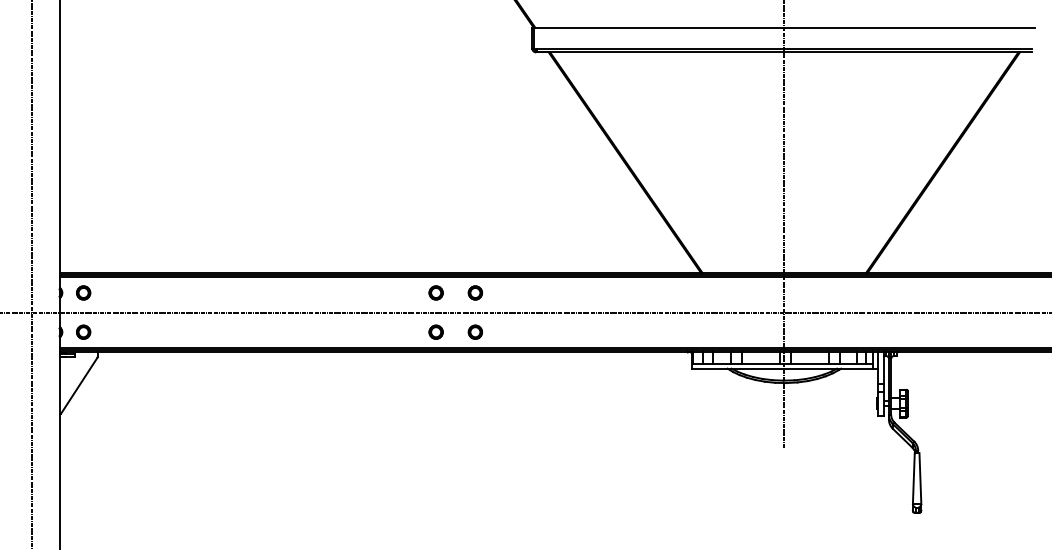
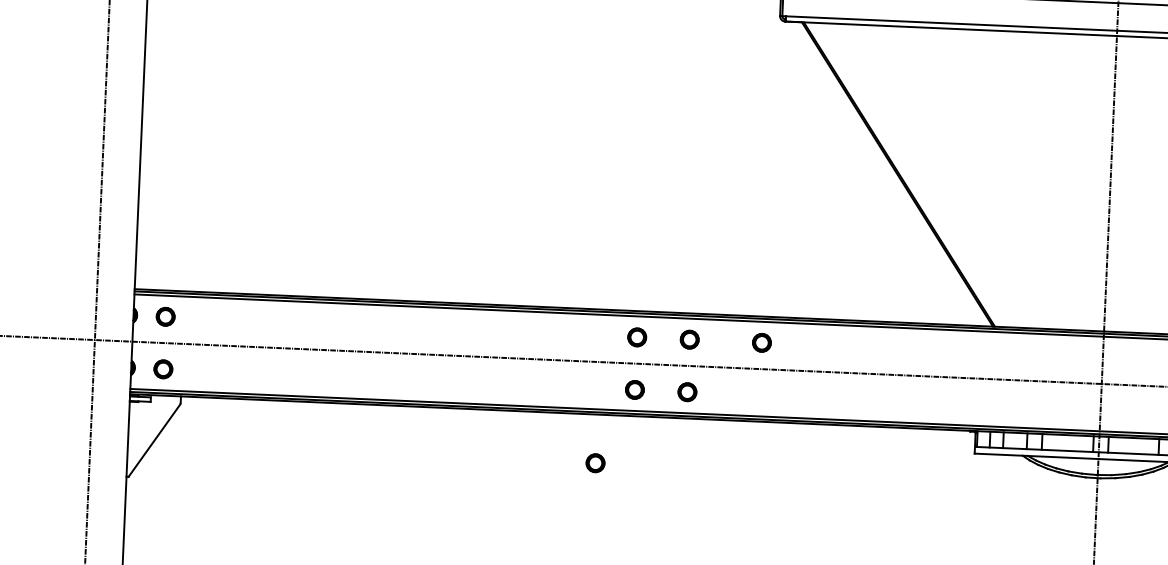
part: (528, 292) -> (760, 342), added
part: (408, 387) -> (594, 462), added

